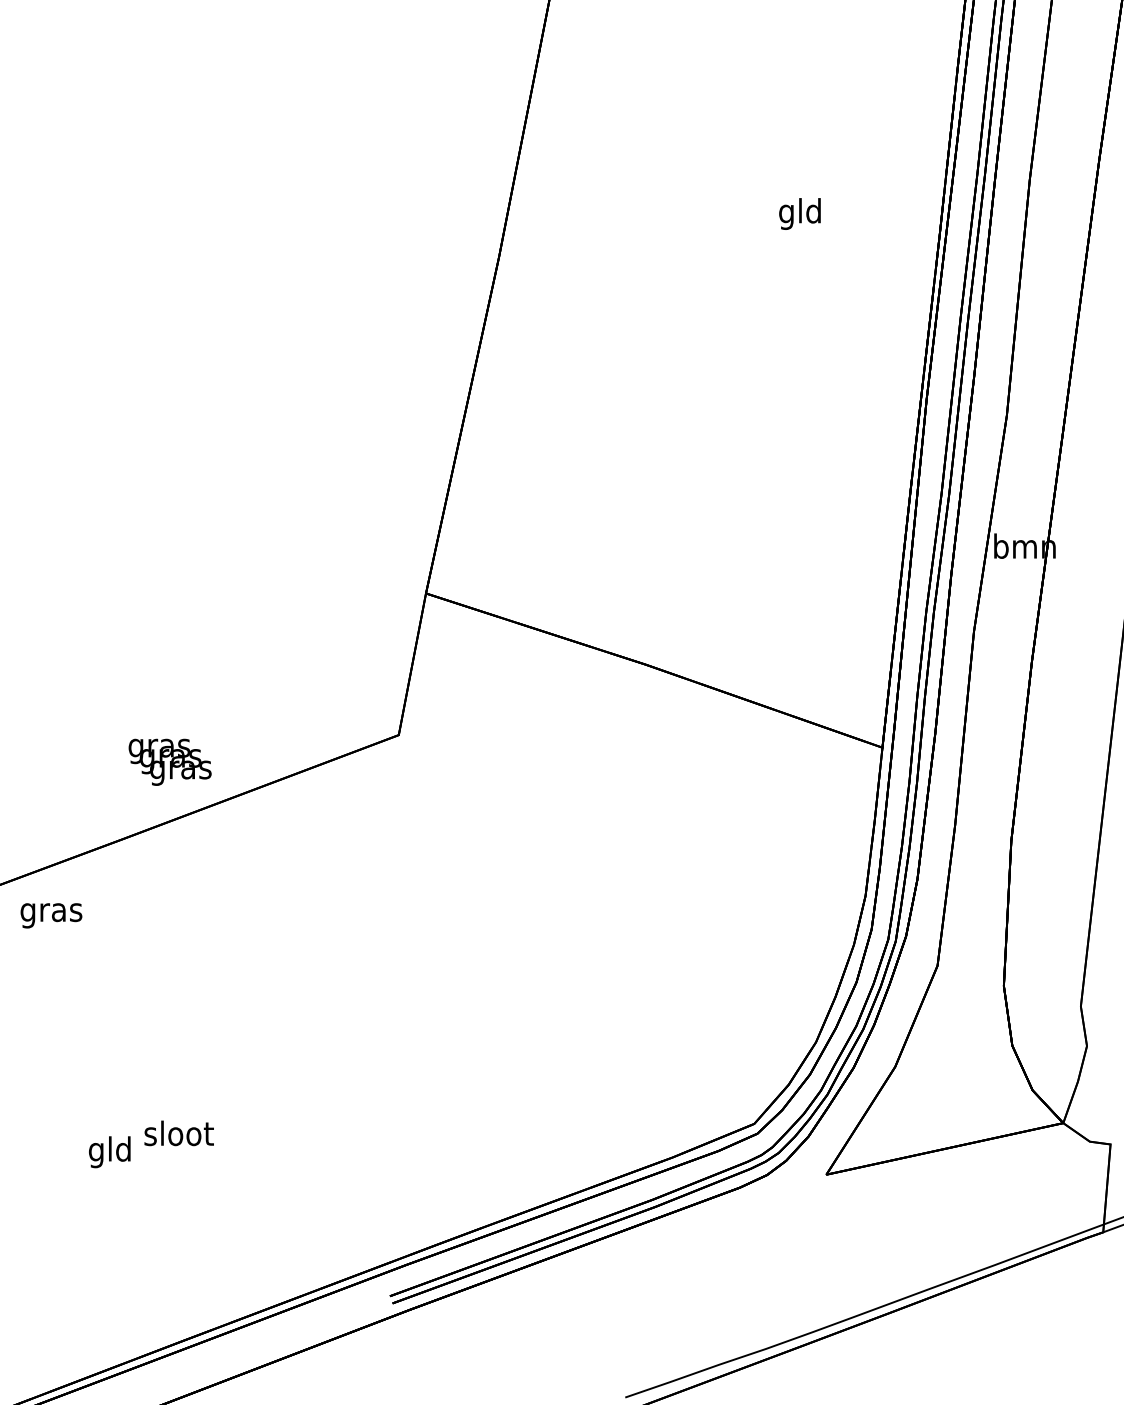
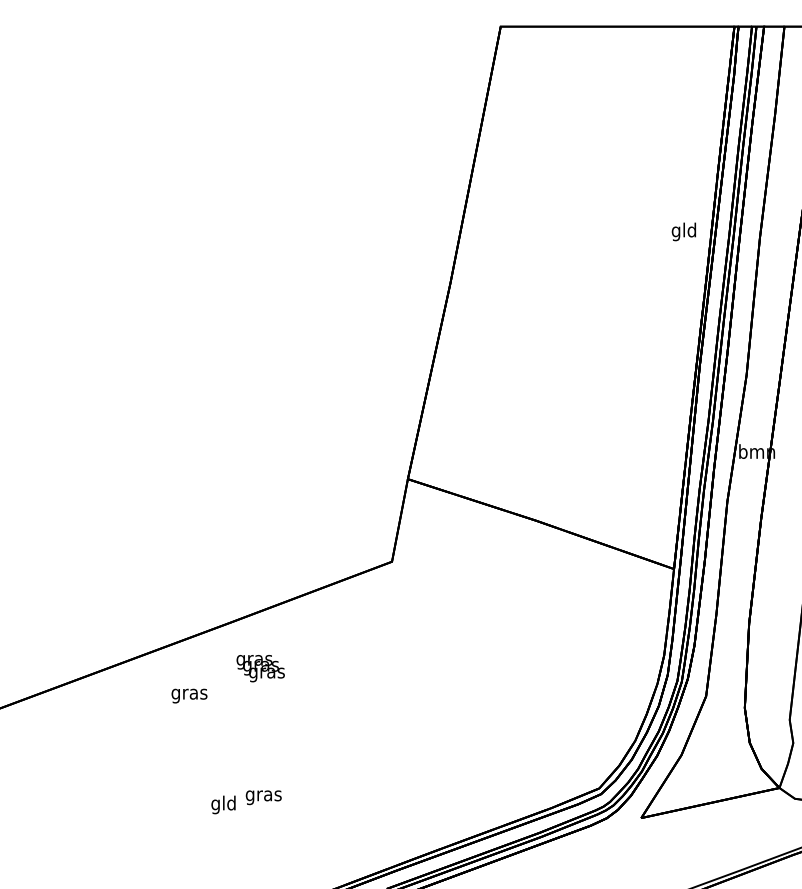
text: (799, 213) -> (683, 231), moved
text: (169, 762) -> (260, 668), moved
text: (51, 914) -> (189, 695), moved
text: (178, 1136) -> (263, 795), sloot -> gras

